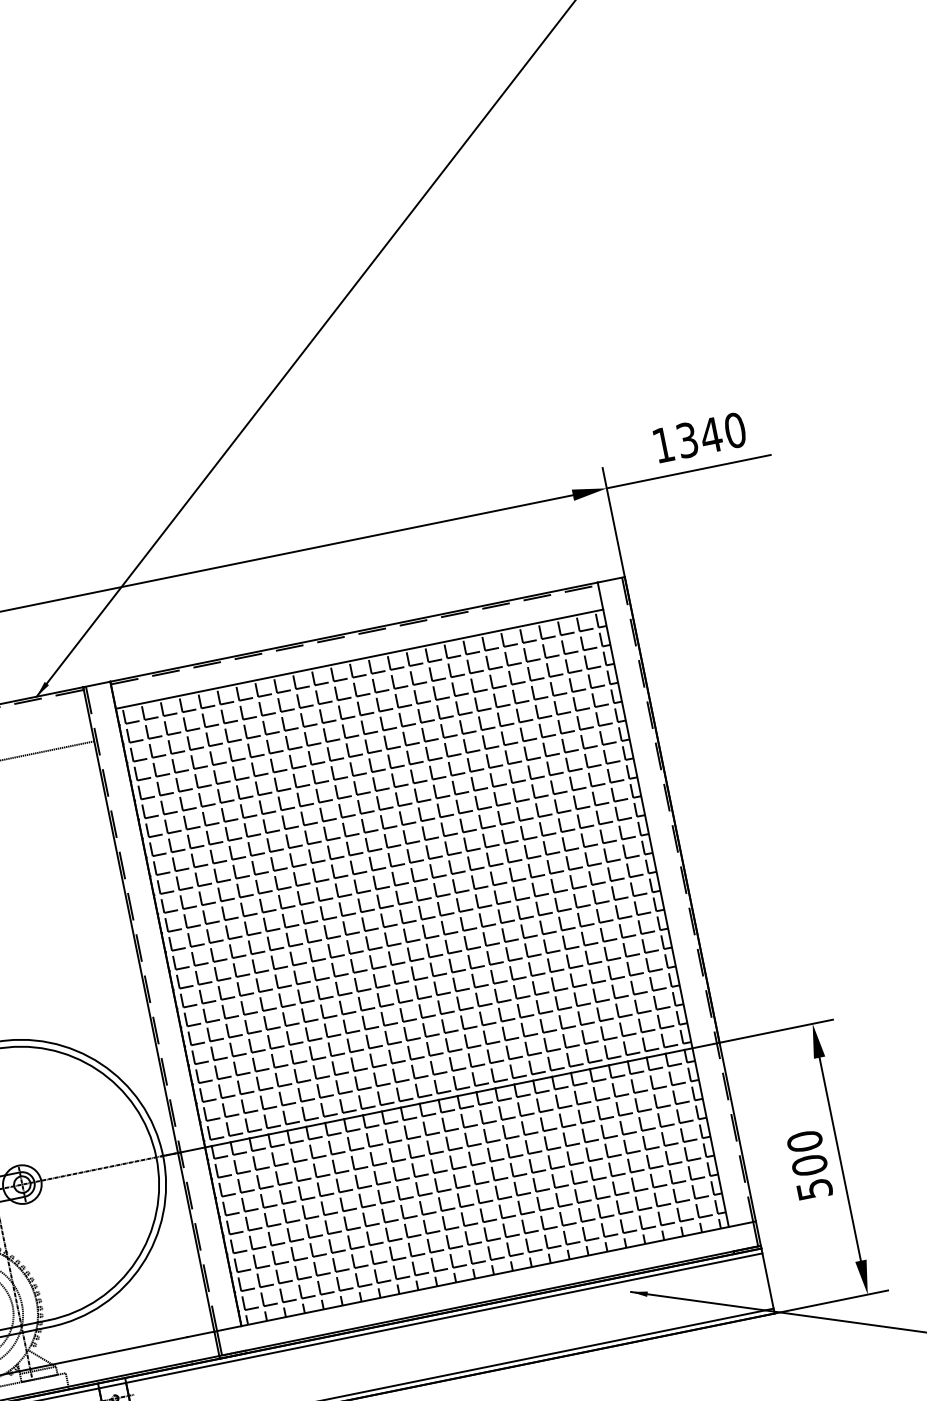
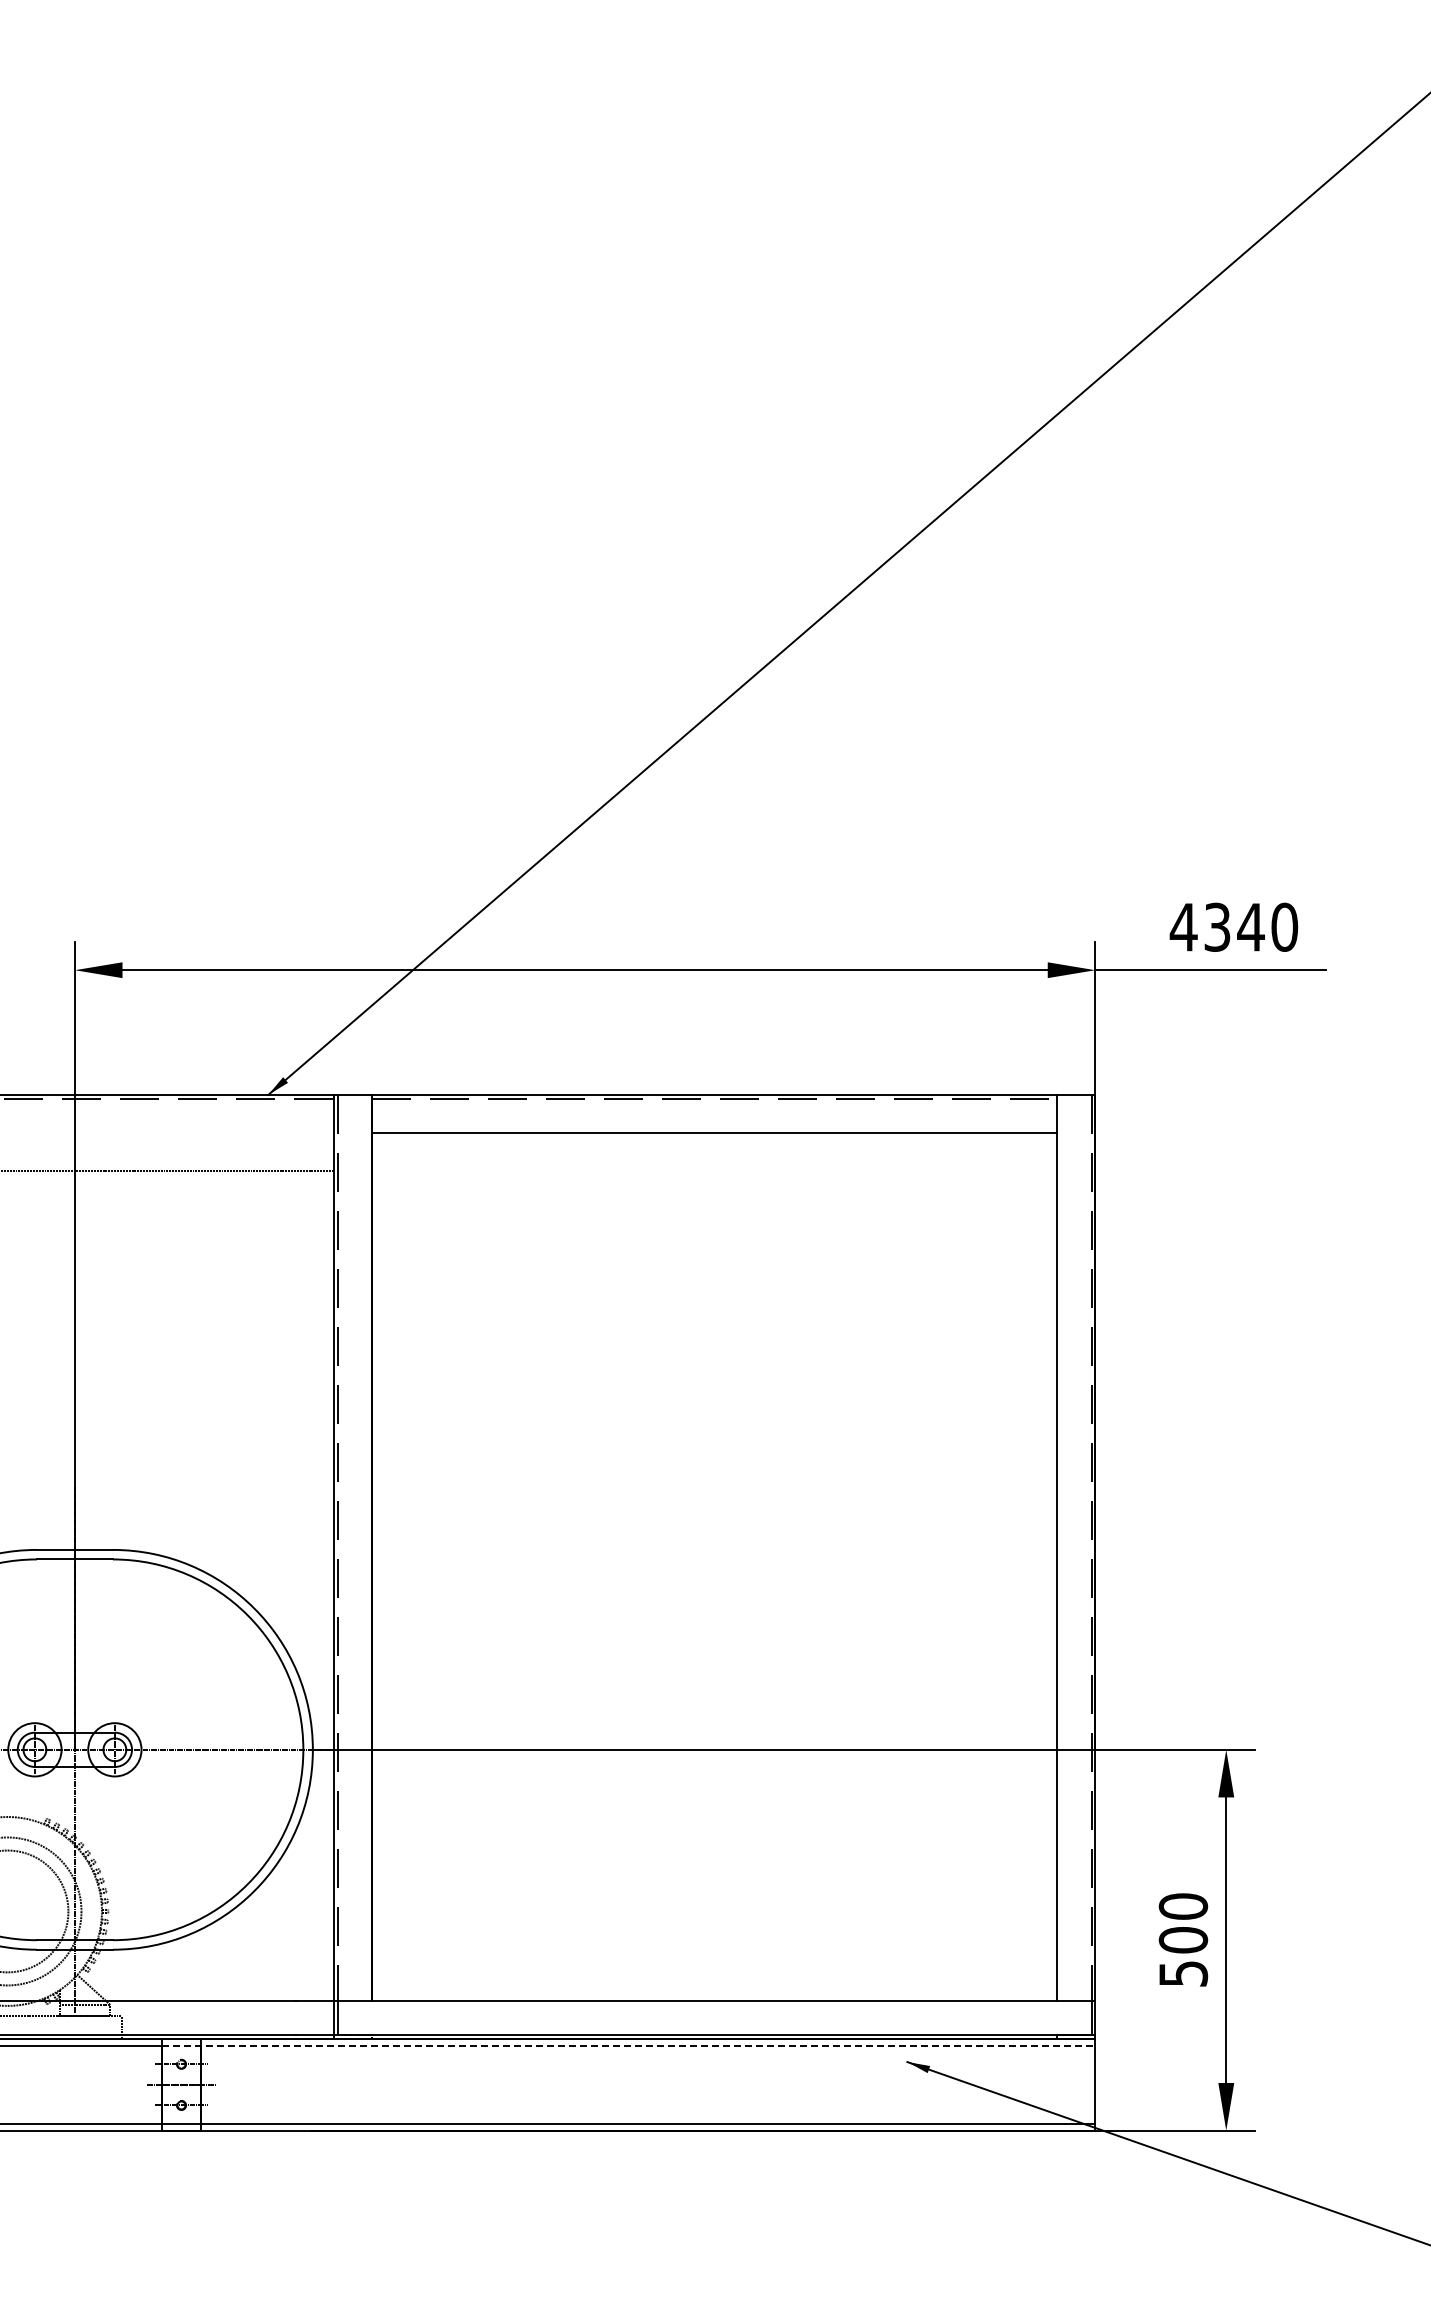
text: (663, 445) -> (1183, 927), 1340 -> 4340
hatch: (422, 968) -> (714, 1568), removed
line: (431, 1321) -> (629, 2046), solid -> dashed

